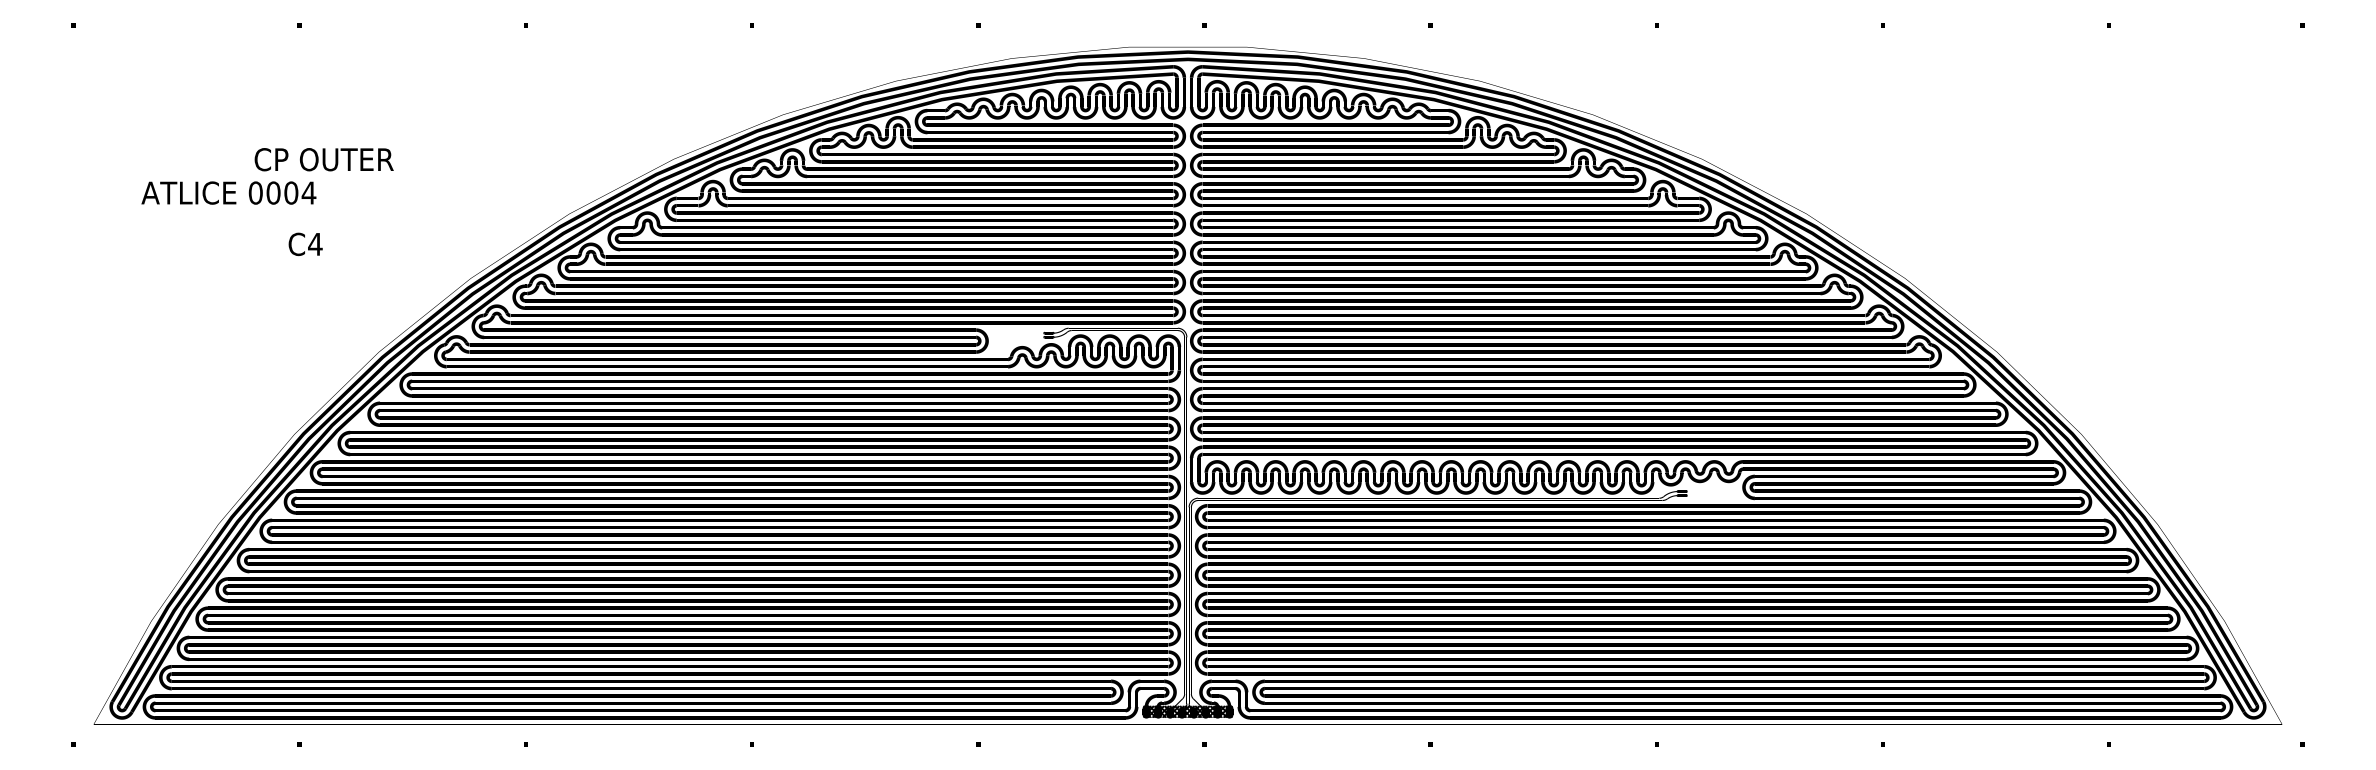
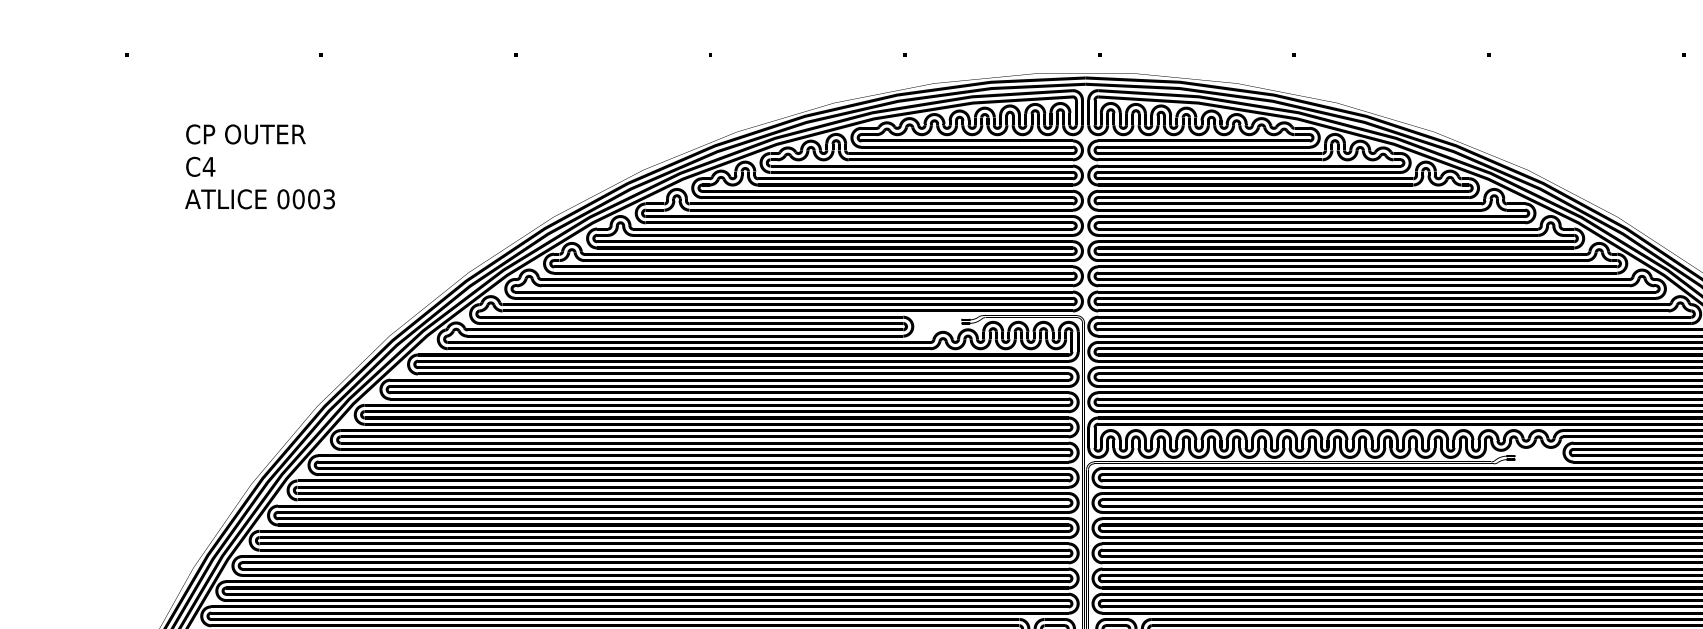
text: (323, 159) -> (245, 134), moved
text: (308, 192) -> (328, 198), 0004 -> 0003
text: (305, 244) -> (200, 166), moved

